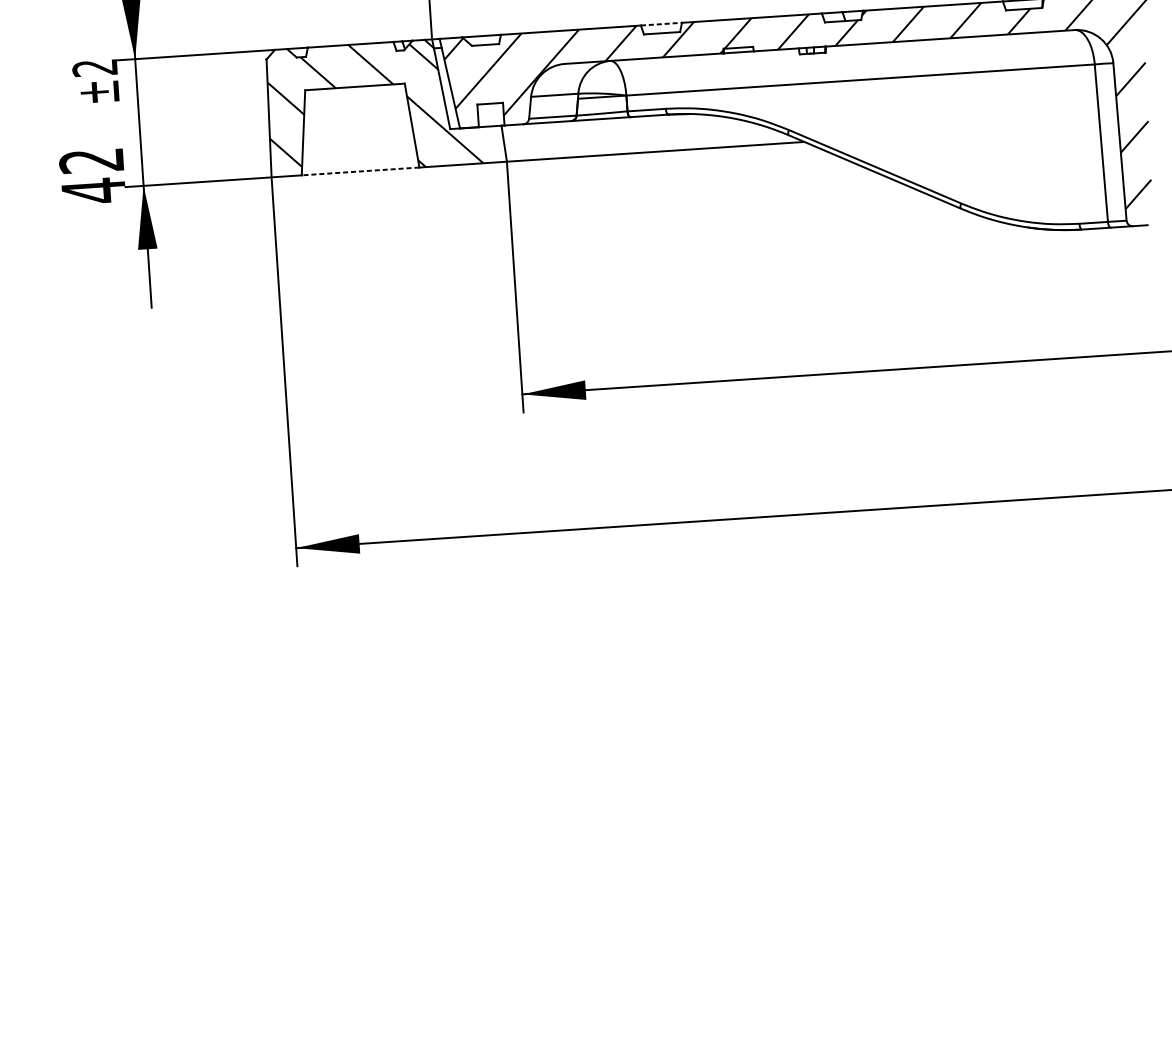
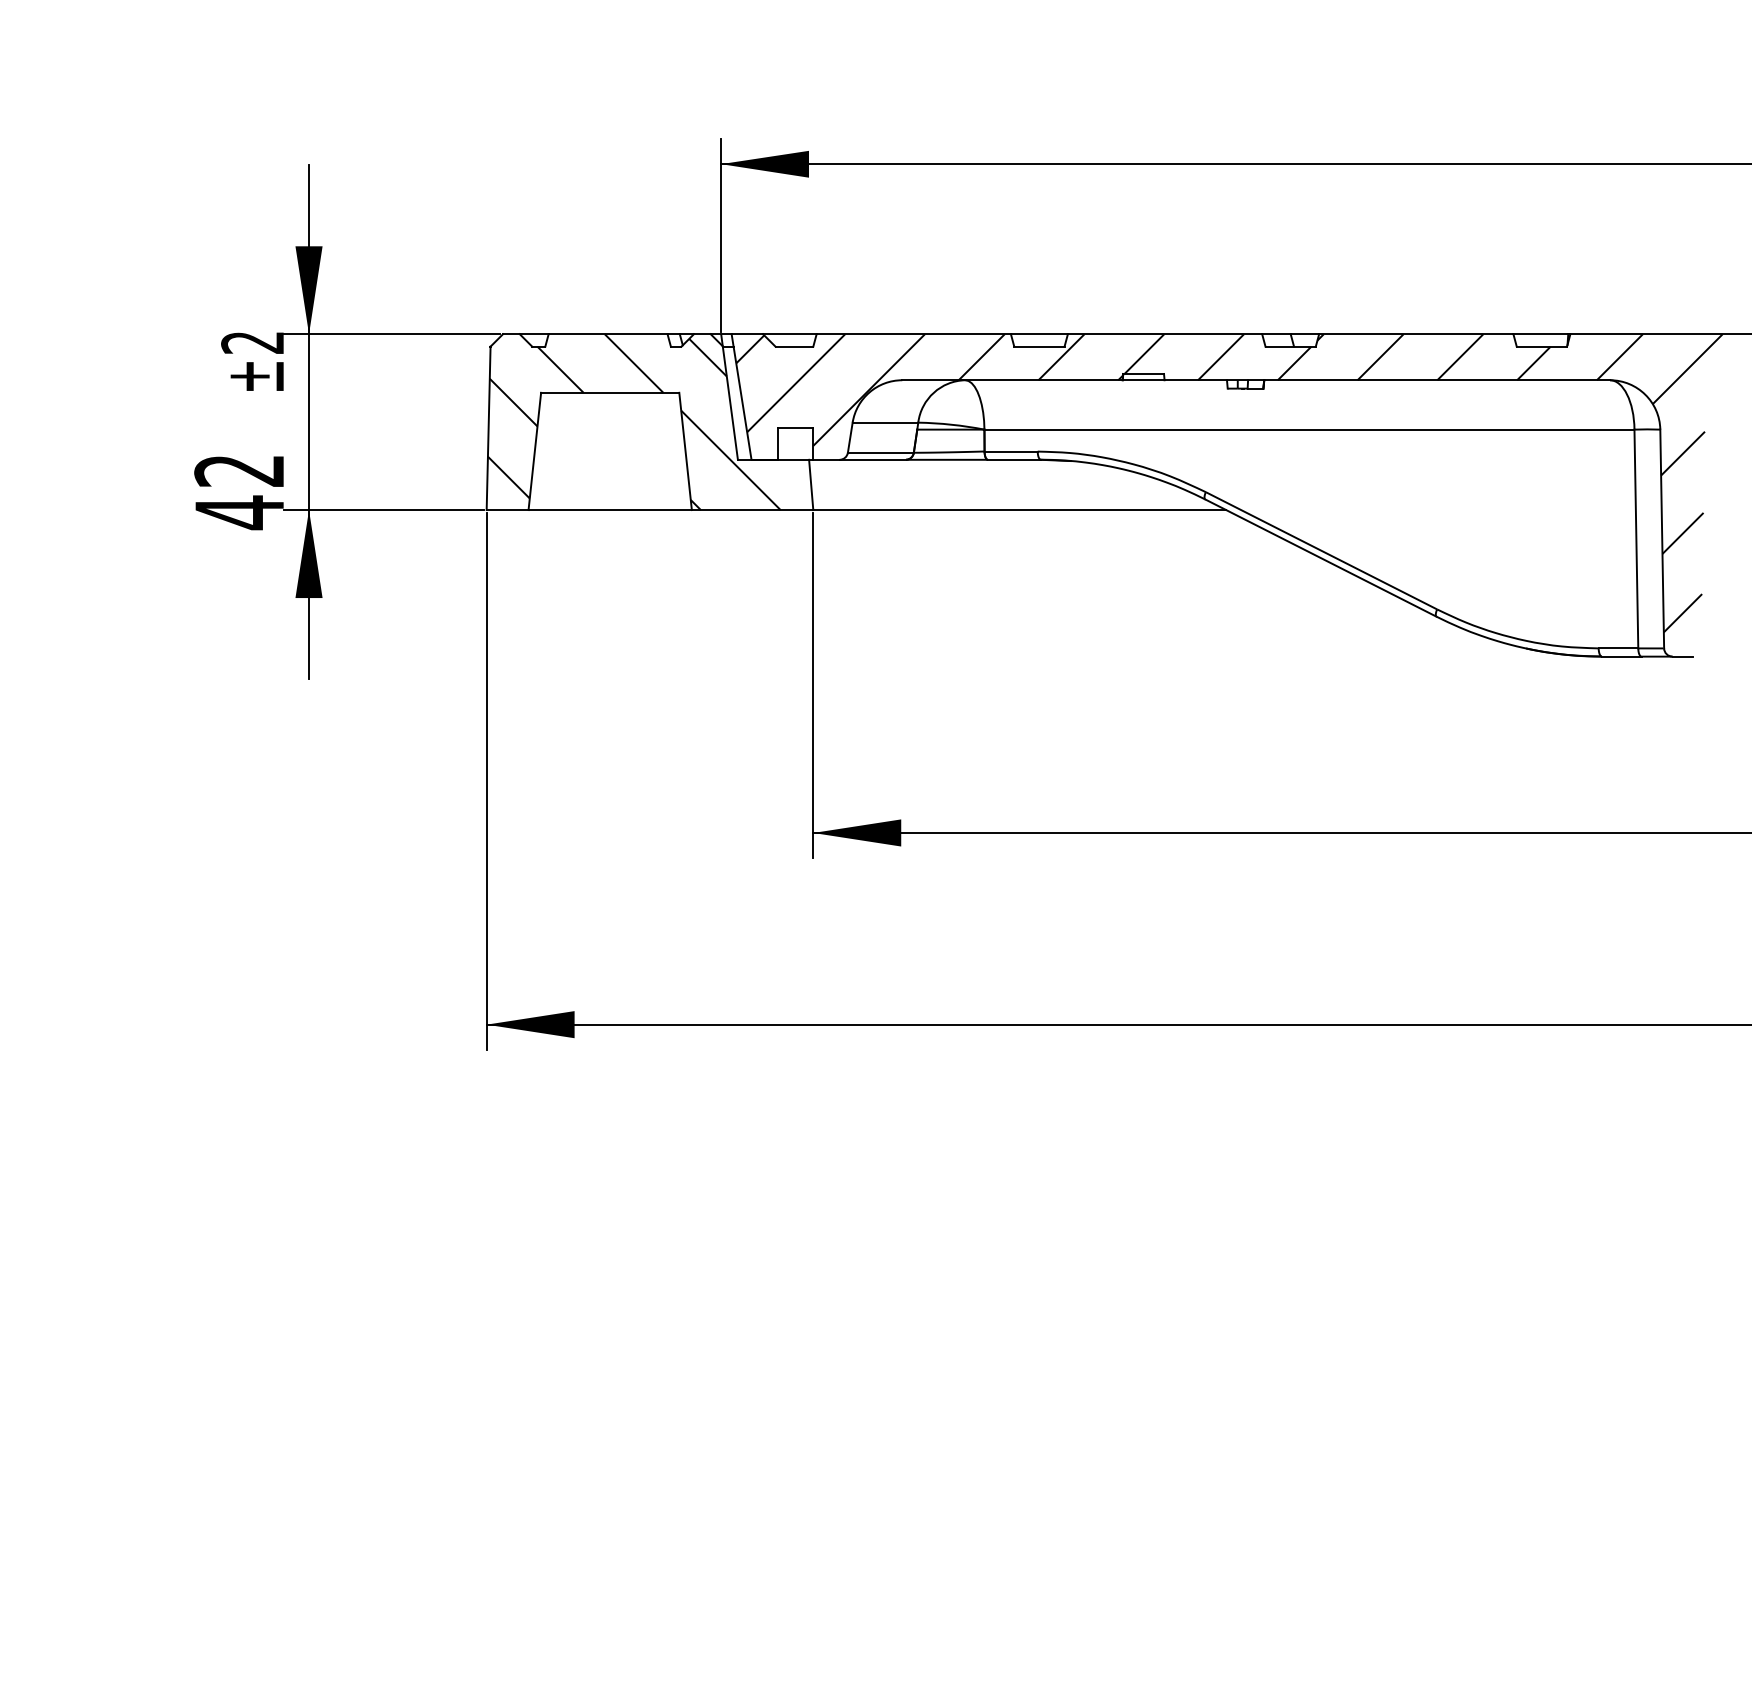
line: (661, 24) -> (1039, 334), dashed -> solid
line: (360, 171) -> (610, 510), dashed -> solid

